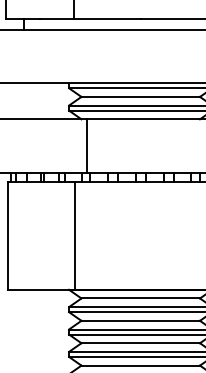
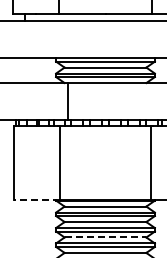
line: (42, 289) -> (37, 200), solid -> dashed
line: (140, 343) -> (105, 237), solid -> dashed

